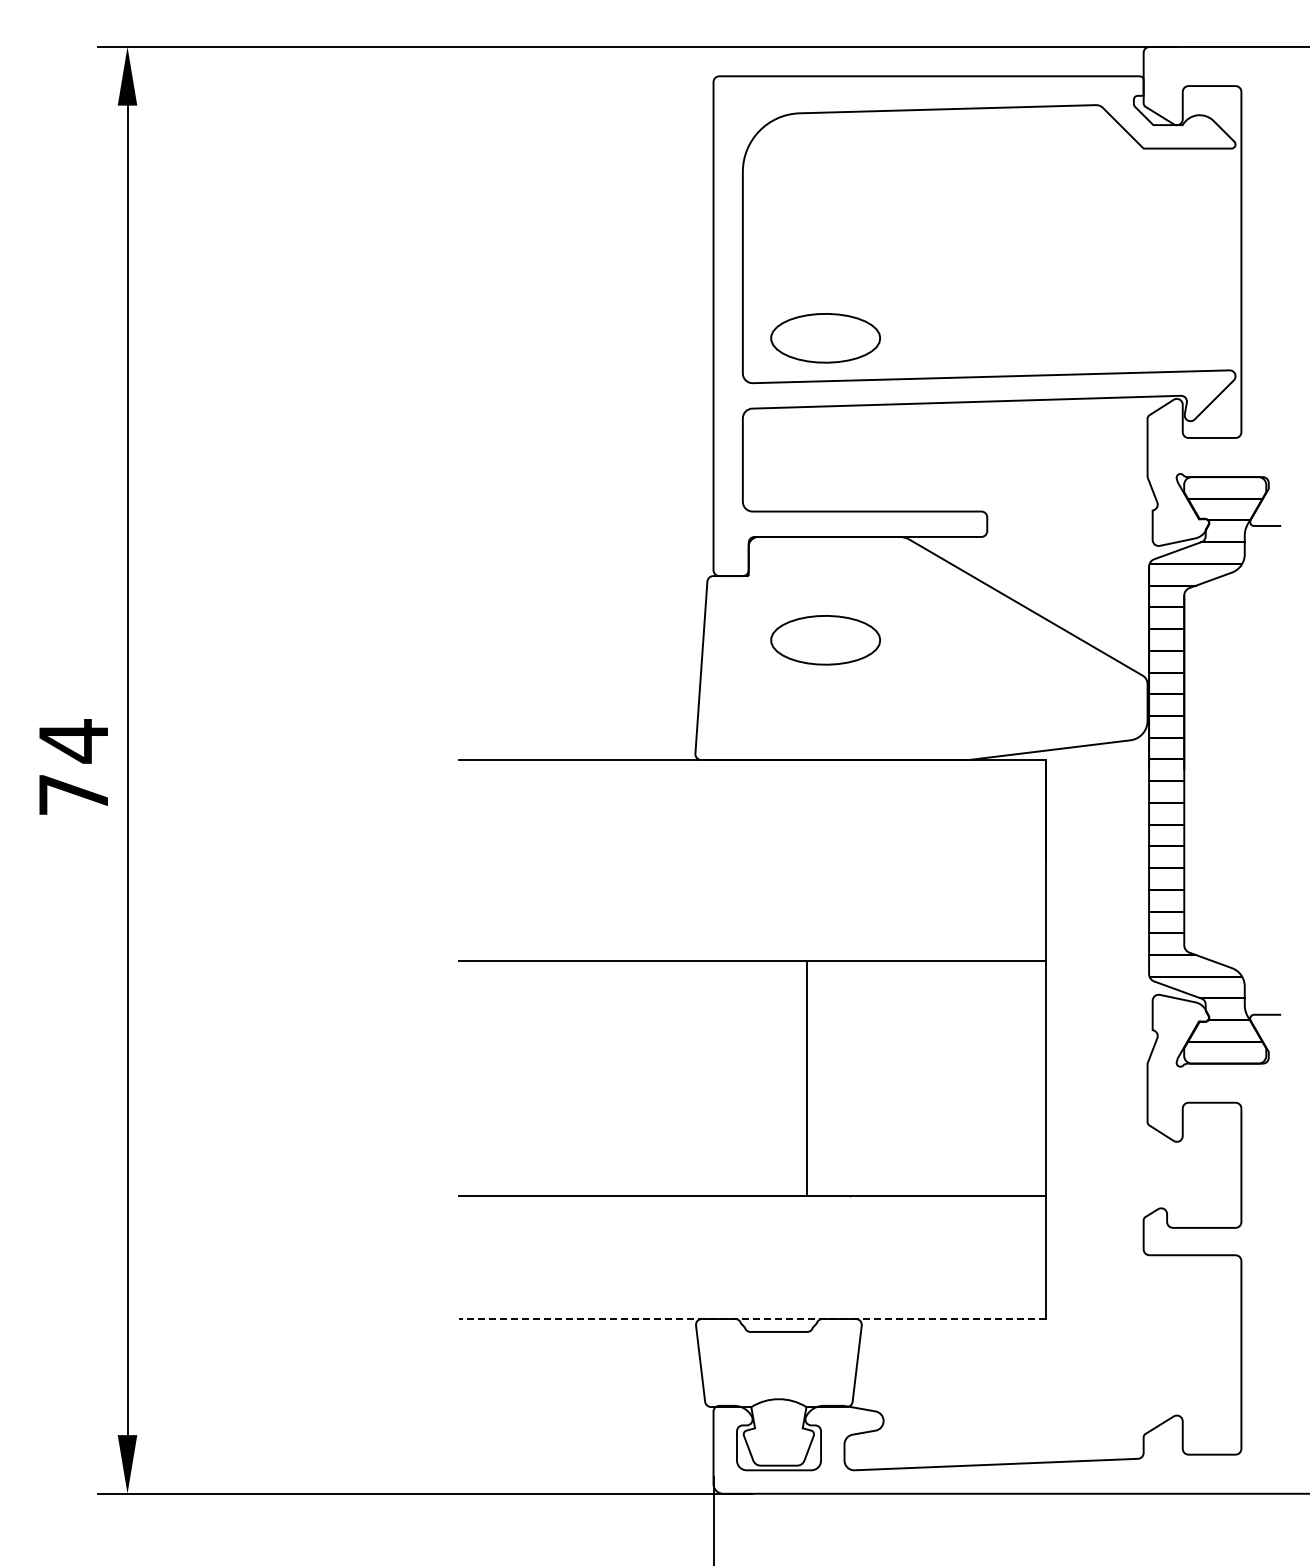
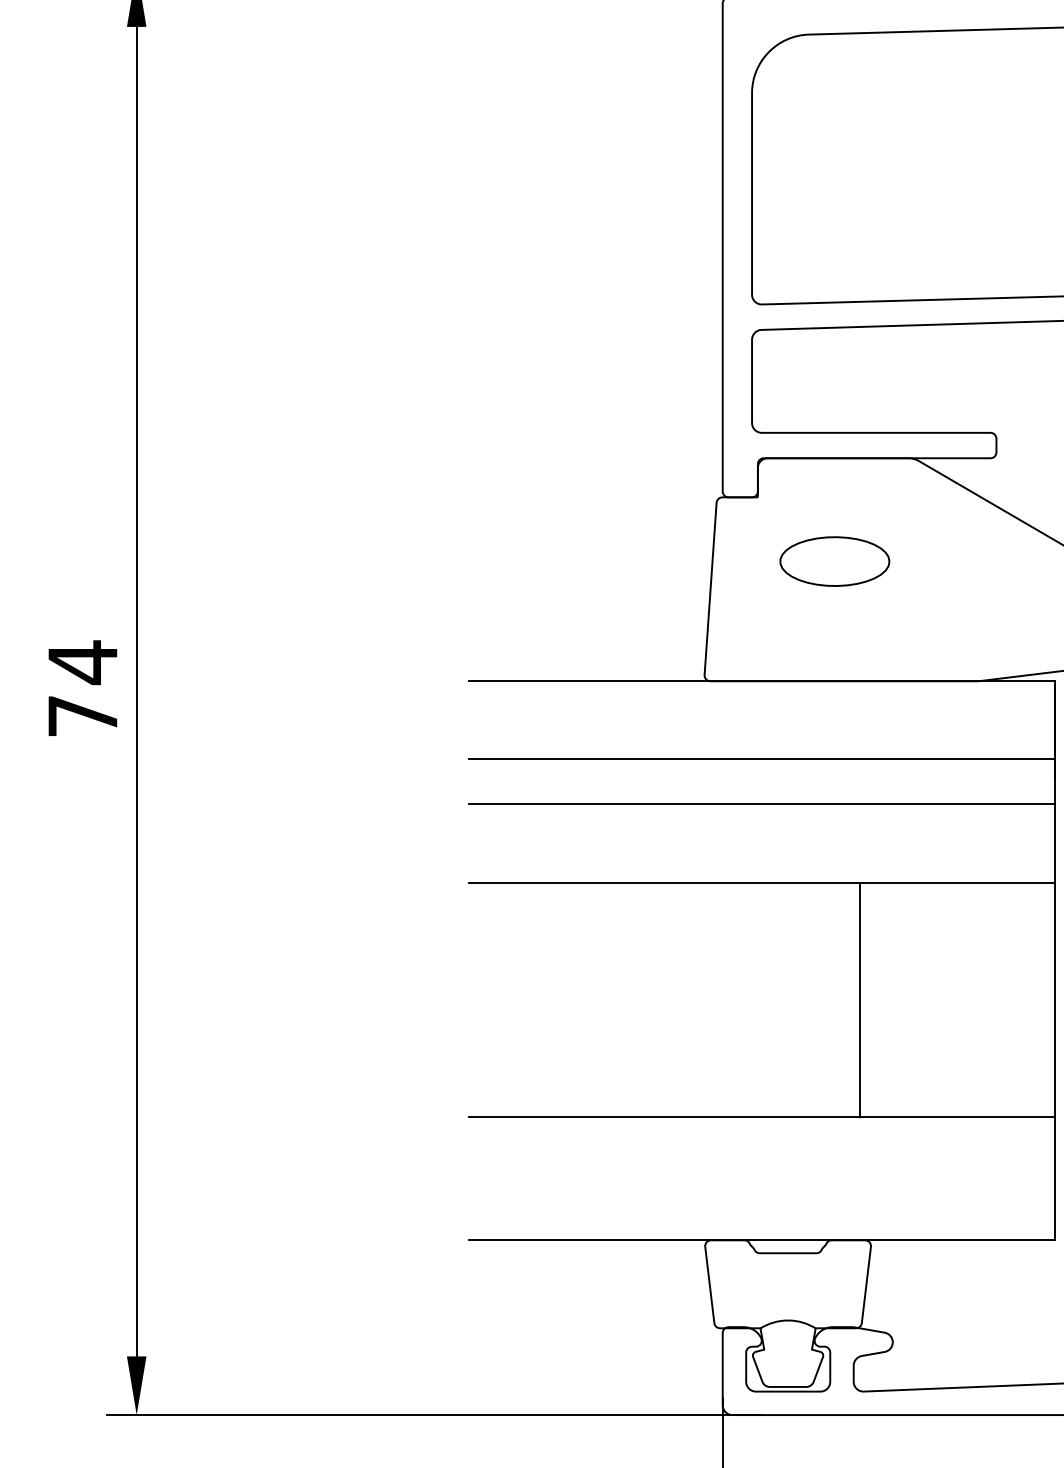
part: (825, 338) -> (834, 259), removed
line: (752, 838) -> (761, 759), added
line: (752, 883) -> (761, 804), added
line: (807, 1078) -> (859, 999), moved
line: (752, 1319) -> (761, 1240), dashed -> solid

